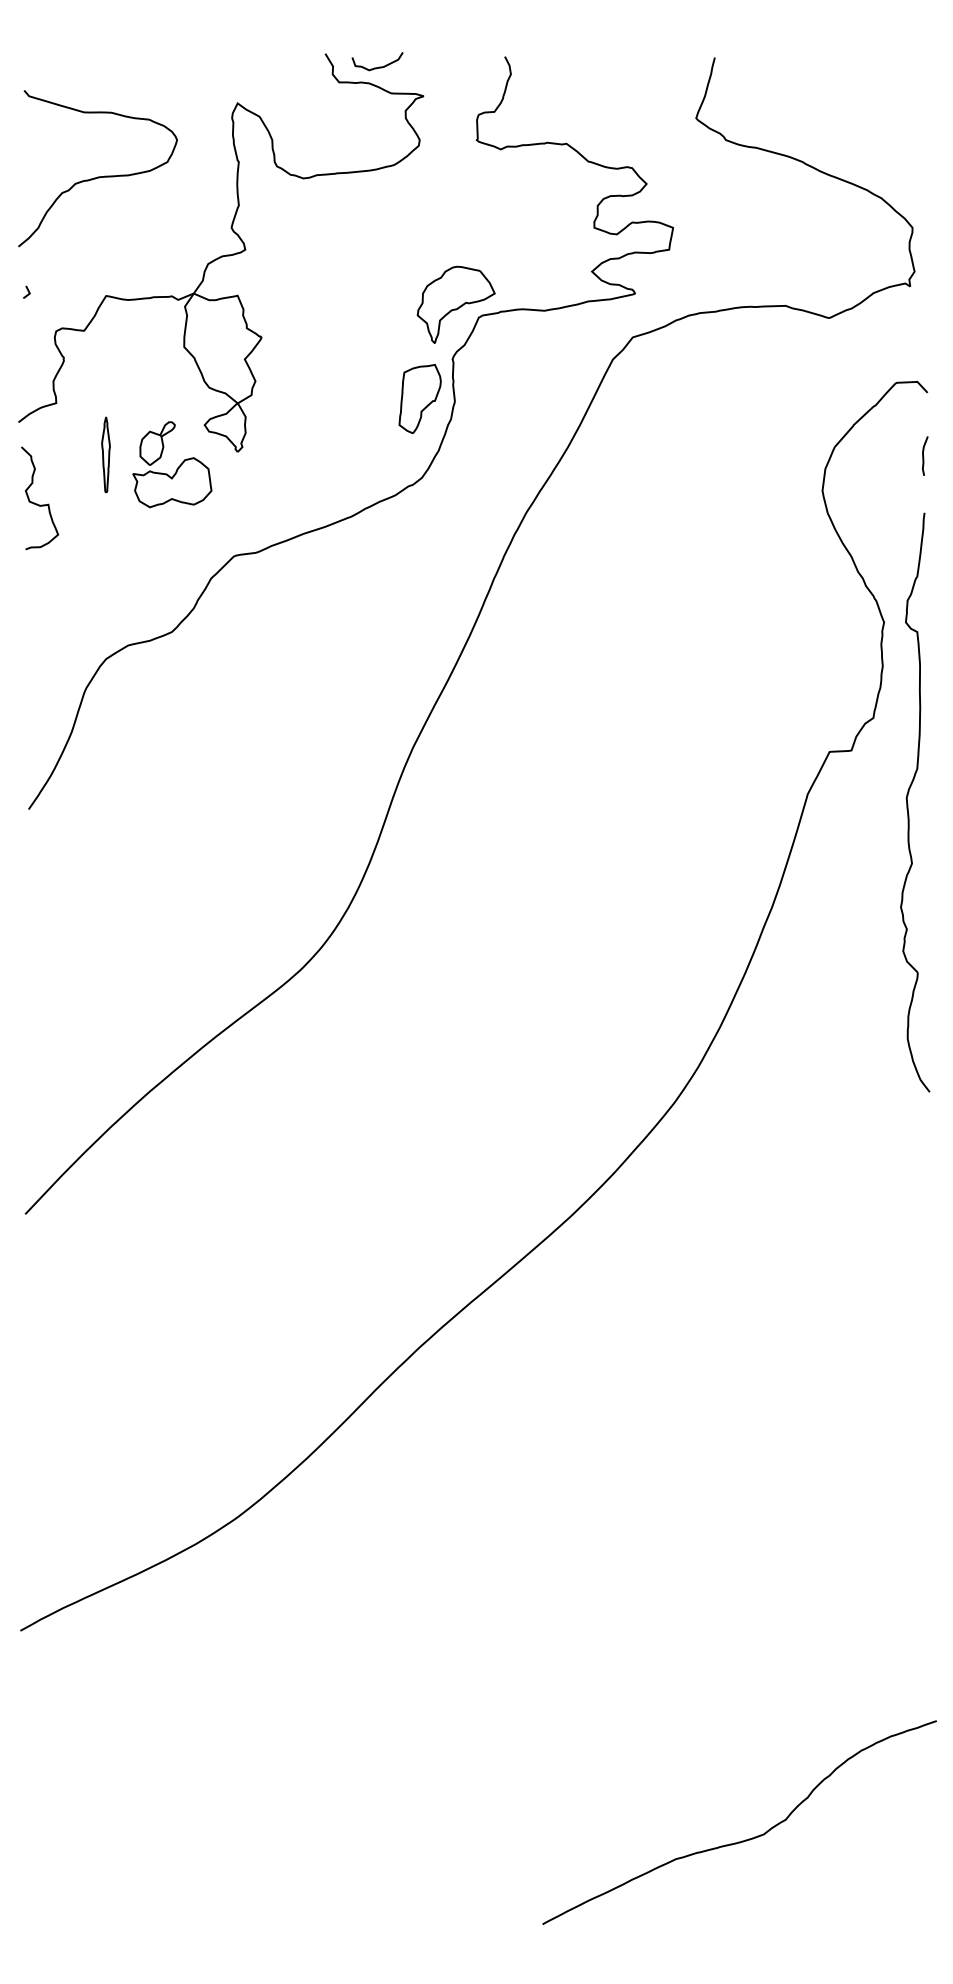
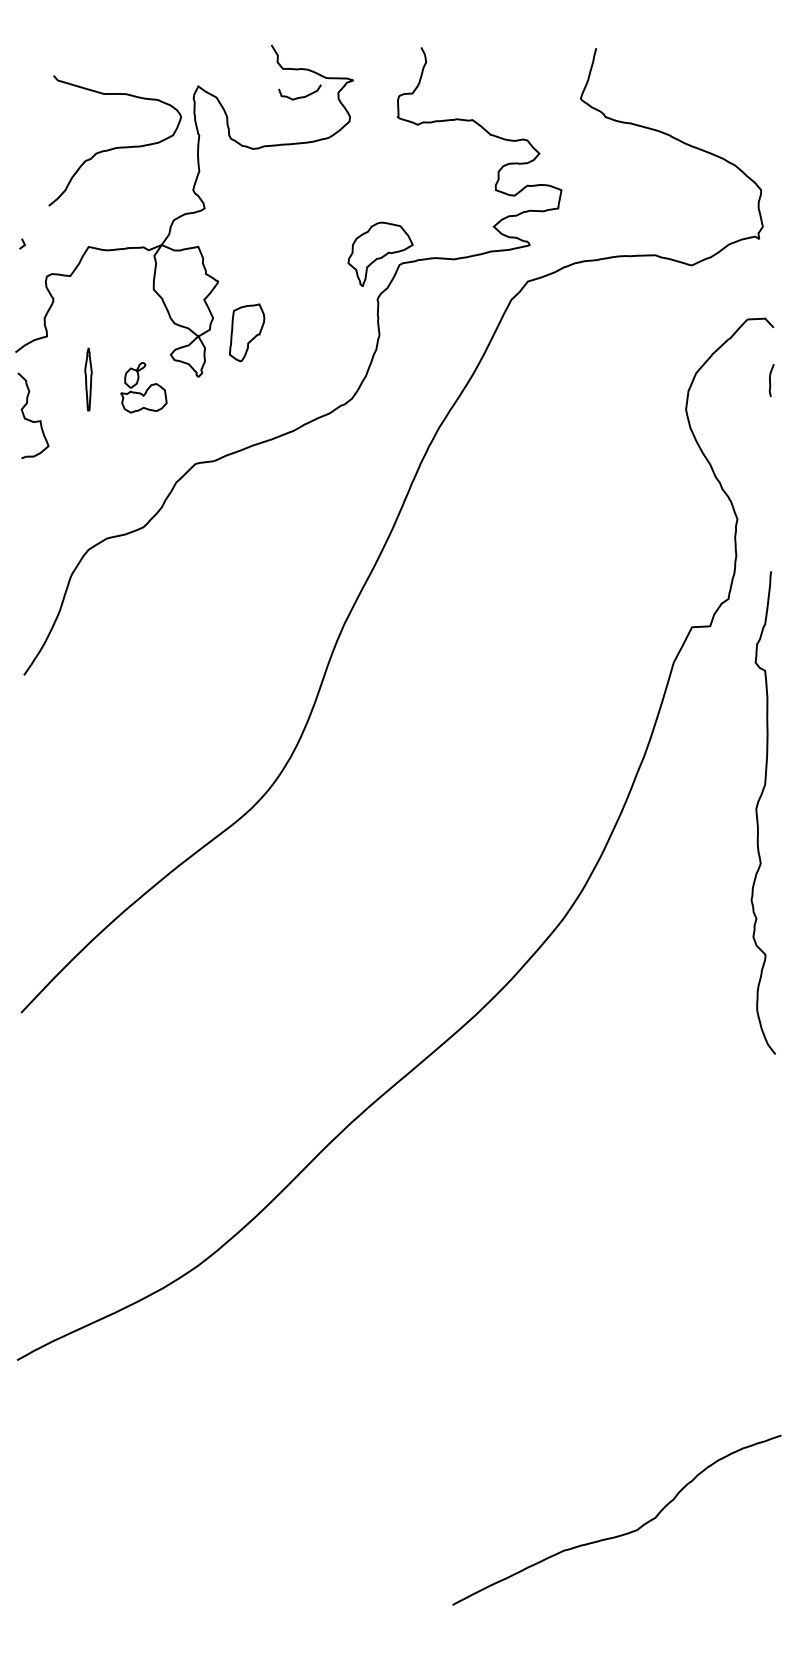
curve: (379, 66) -> (301, 96), moved
curve: (97, 176) -> (114, 147), moved
part: (419, 399) -> (246, 333), moved
part: (172, 464) -> (143, 387), size x0.7
curve: (908, 803) -> (757, 813), moved

